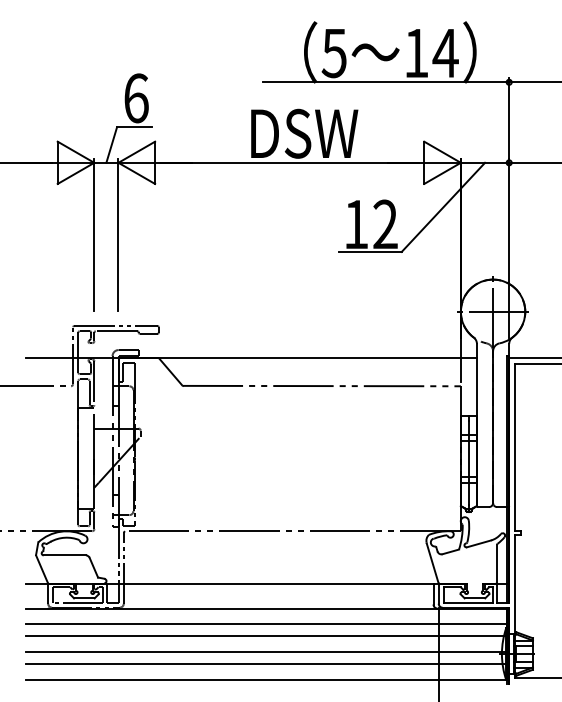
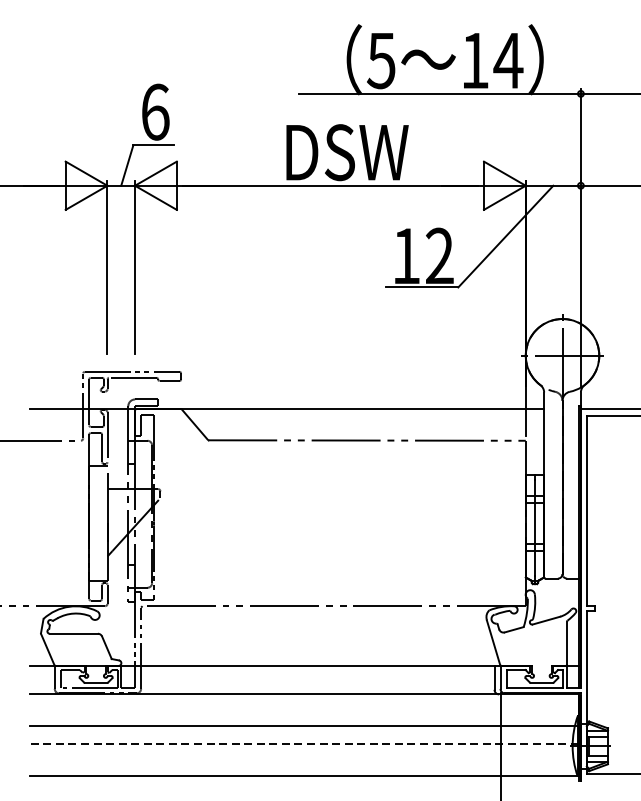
line: (266, 623) -> (303, 711), removed
line: (266, 652) -> (303, 744), solid -> dashed
line: (266, 664) -> (303, 758), removed

